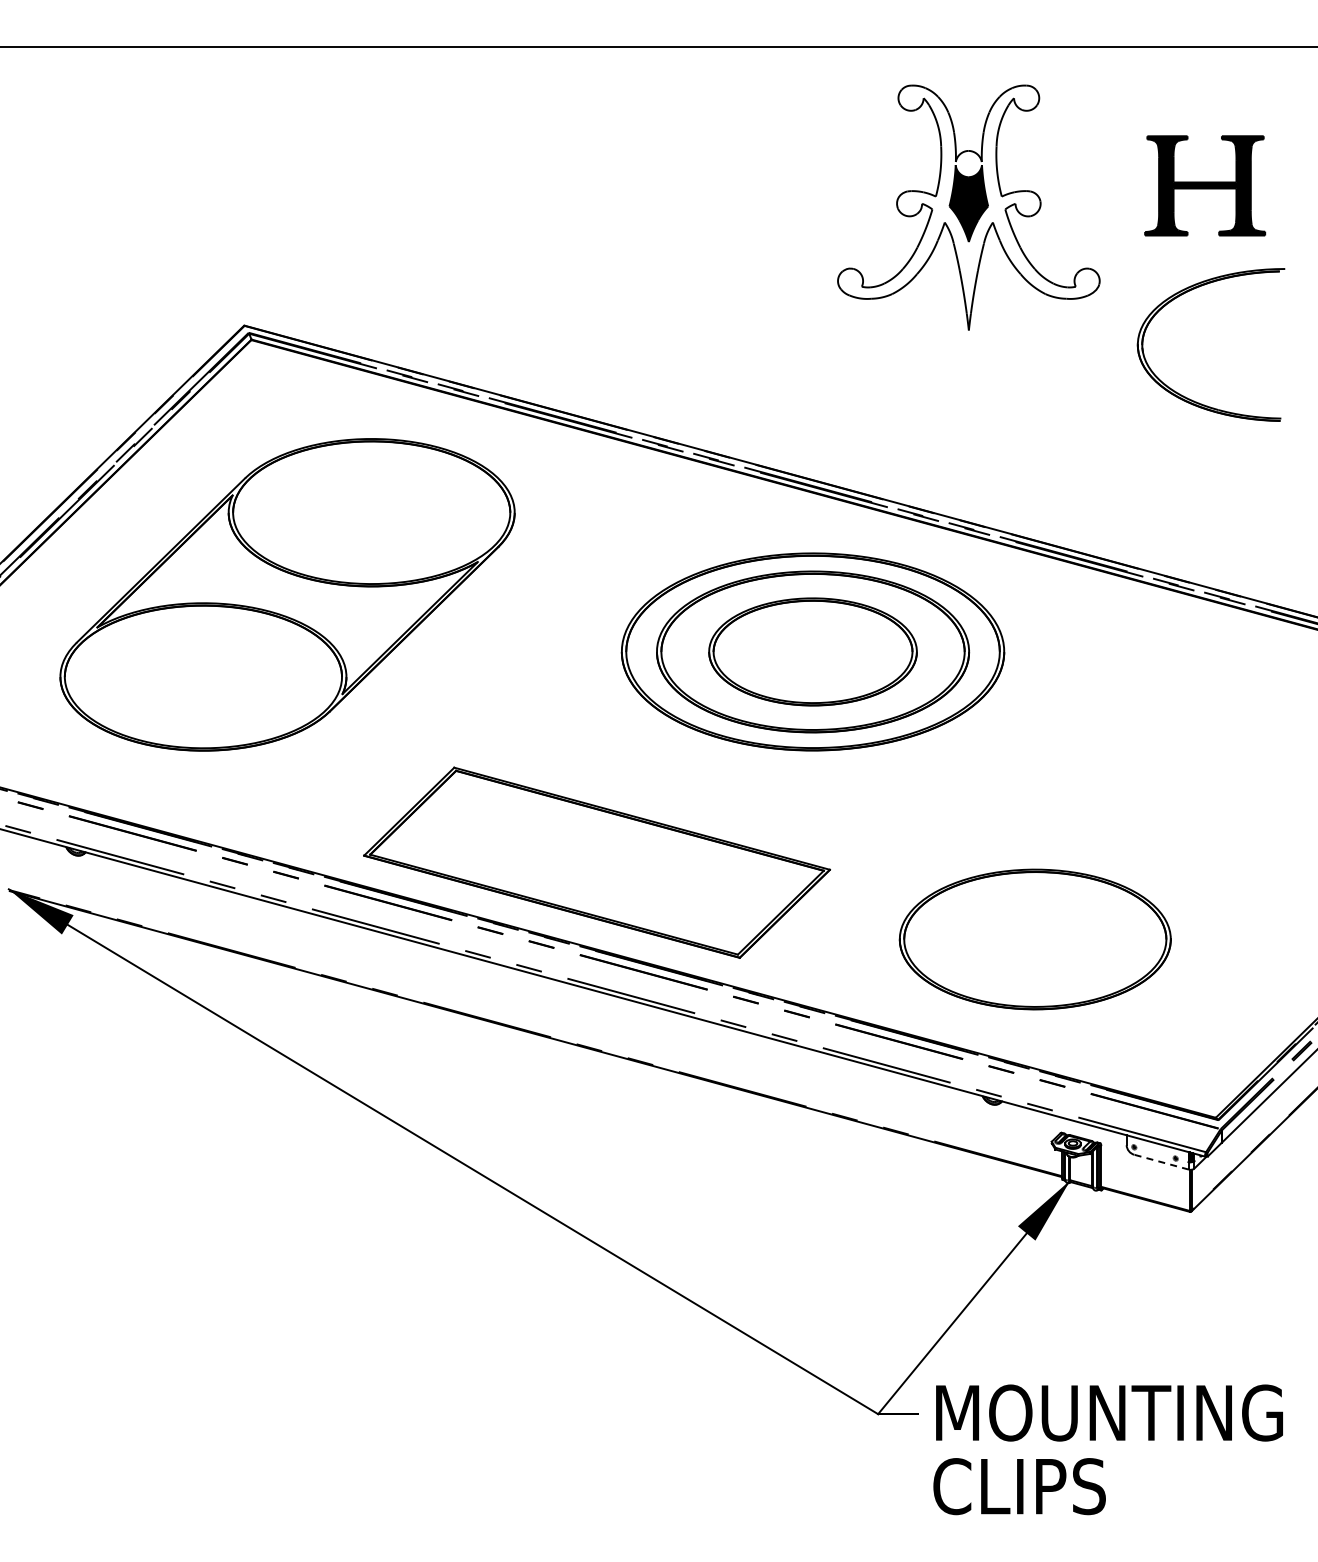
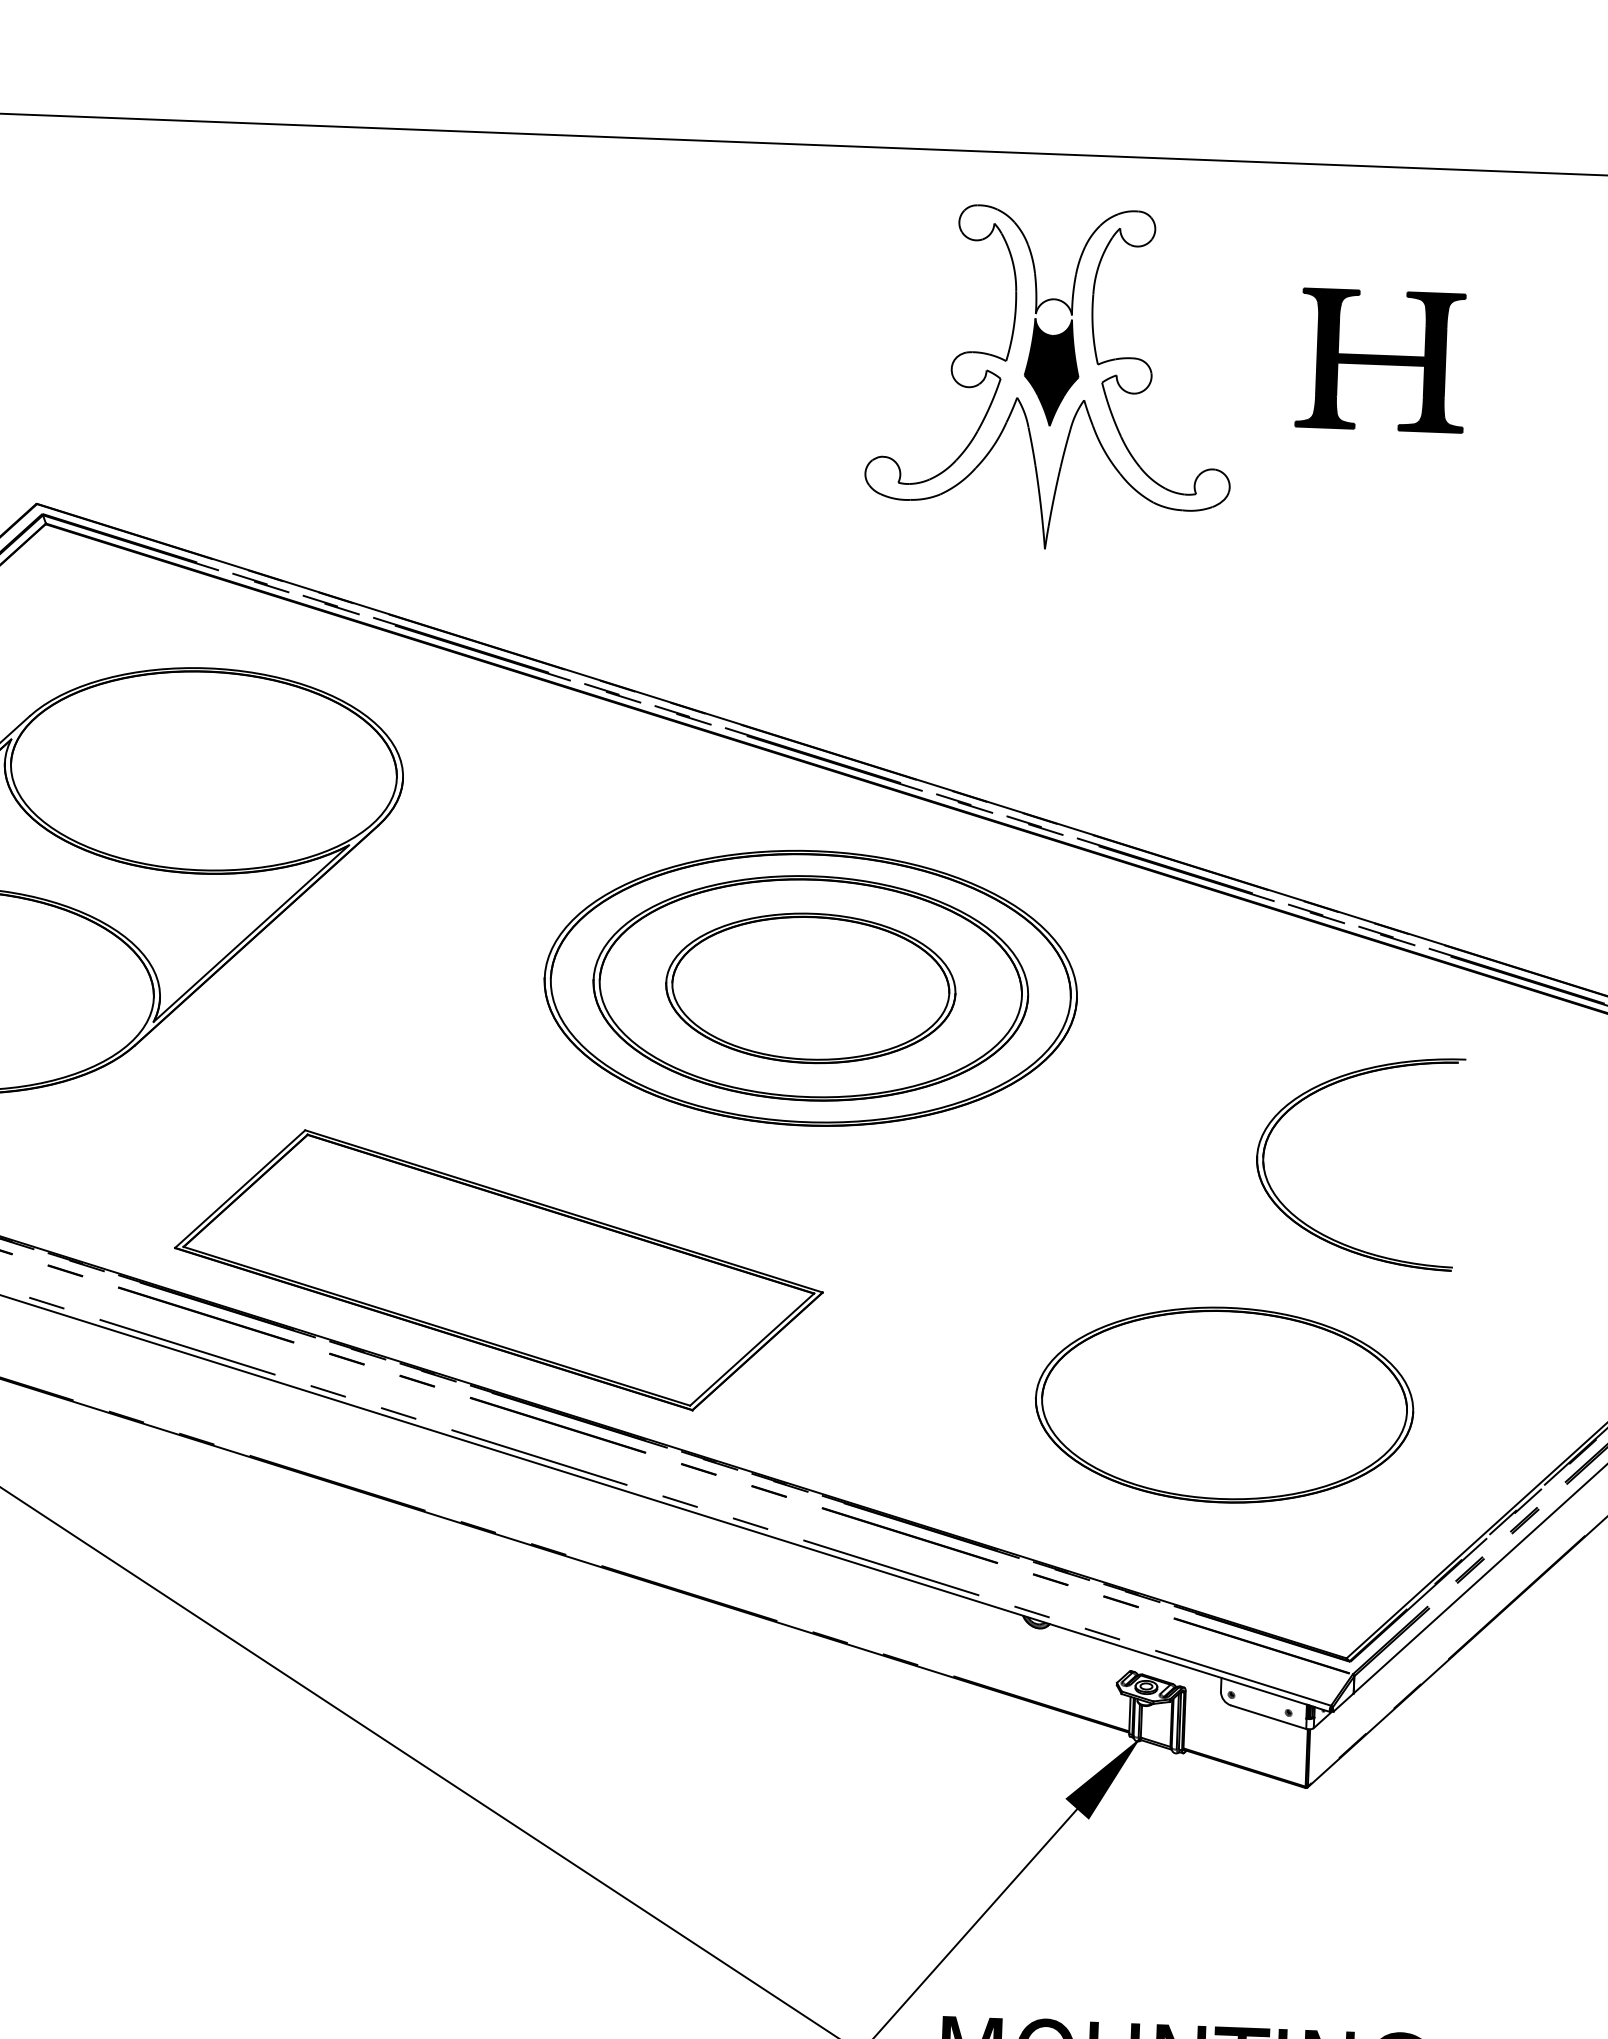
part: (1180, 296) -> (1319, 1092), moved
part: (1034, 939) -> (1223, 1405), moved
line: (1161, 1162) -> (1268, 1717), dashed -> solid

